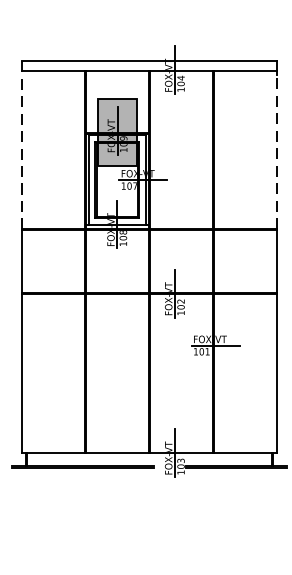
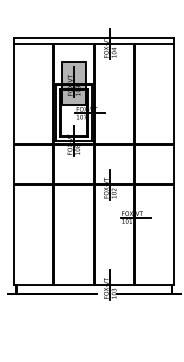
line: (22, 145) -> (14, 91), dashed -> solid
line: (277, 151) -> (174, 95), dashed -> solid

